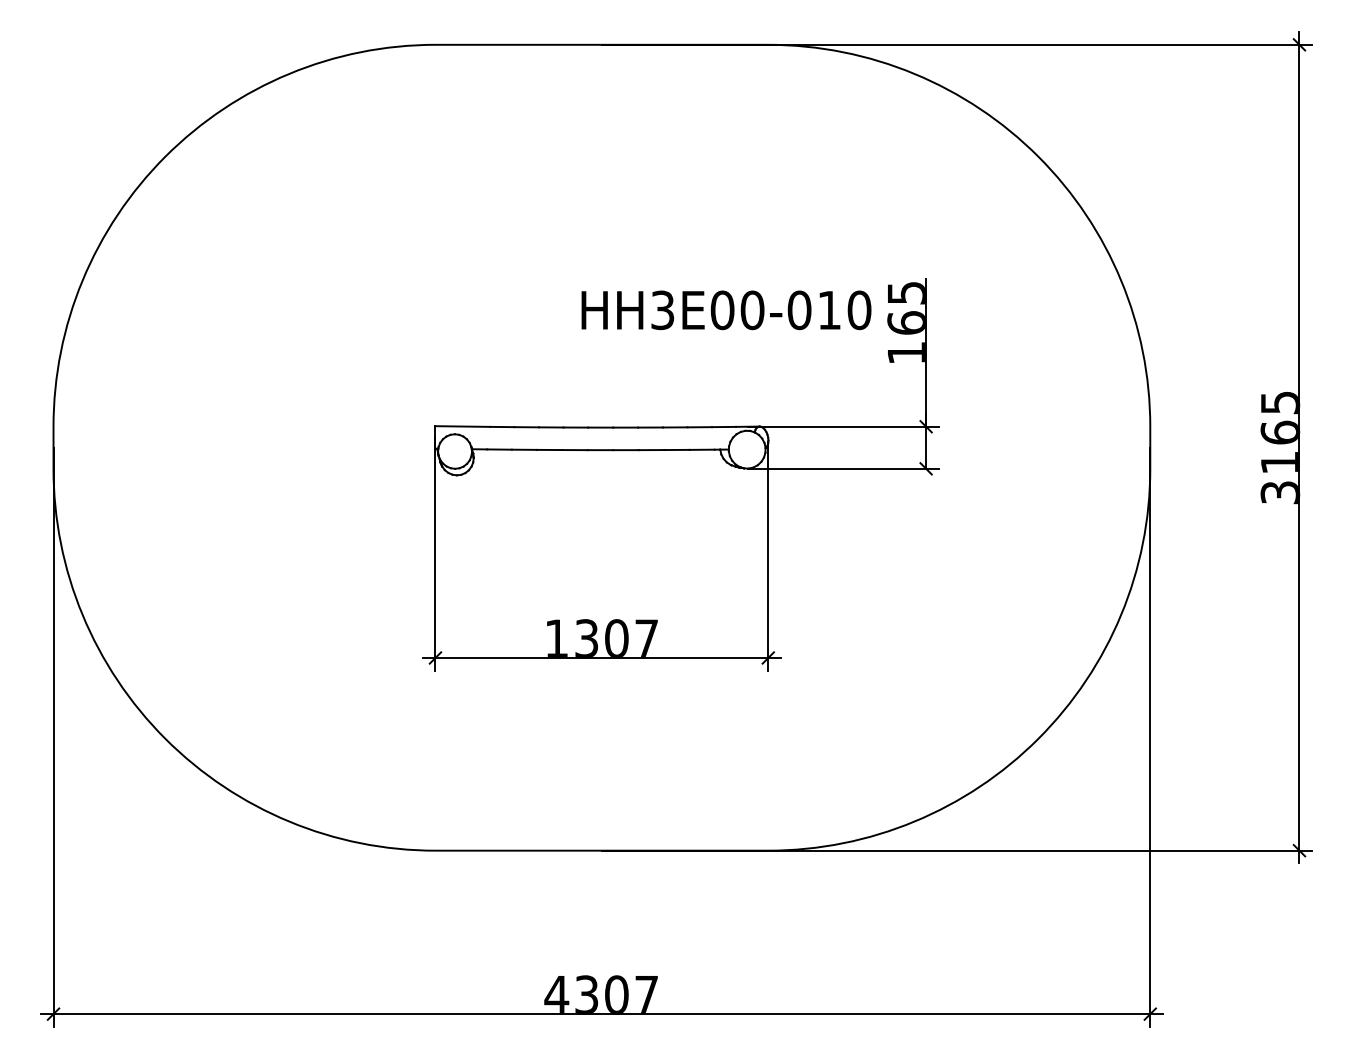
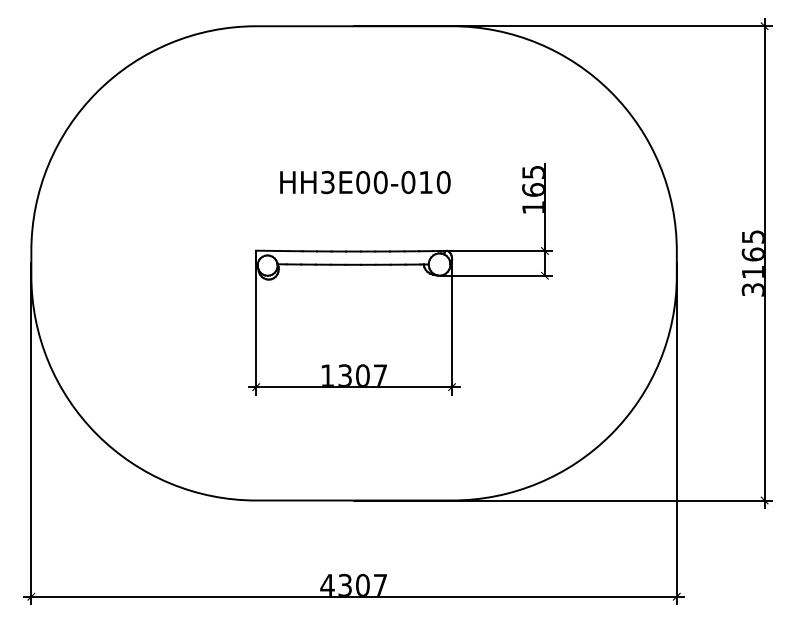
text: (726, 310) -> (365, 182), moved

